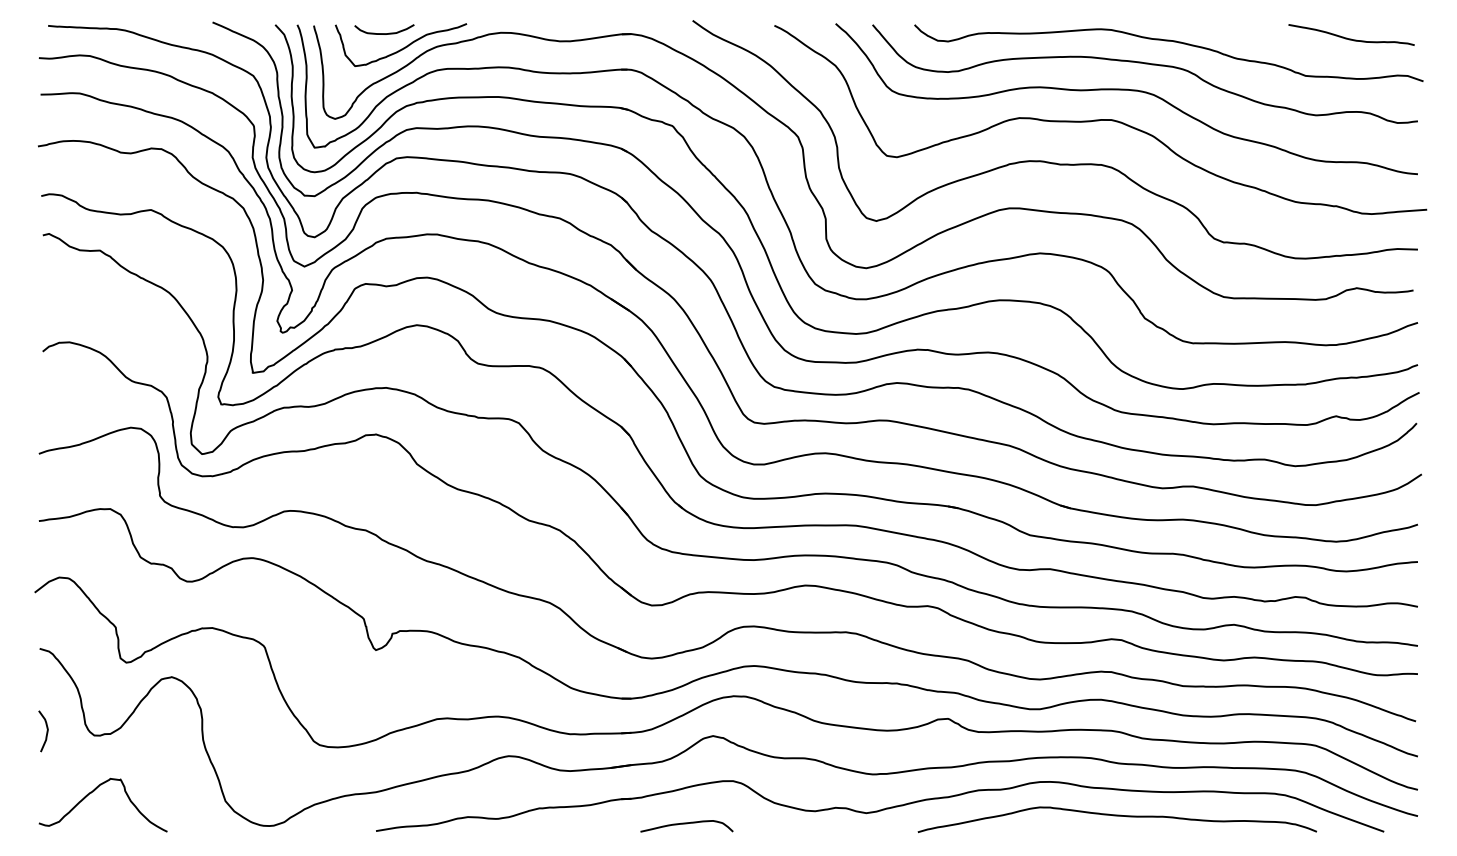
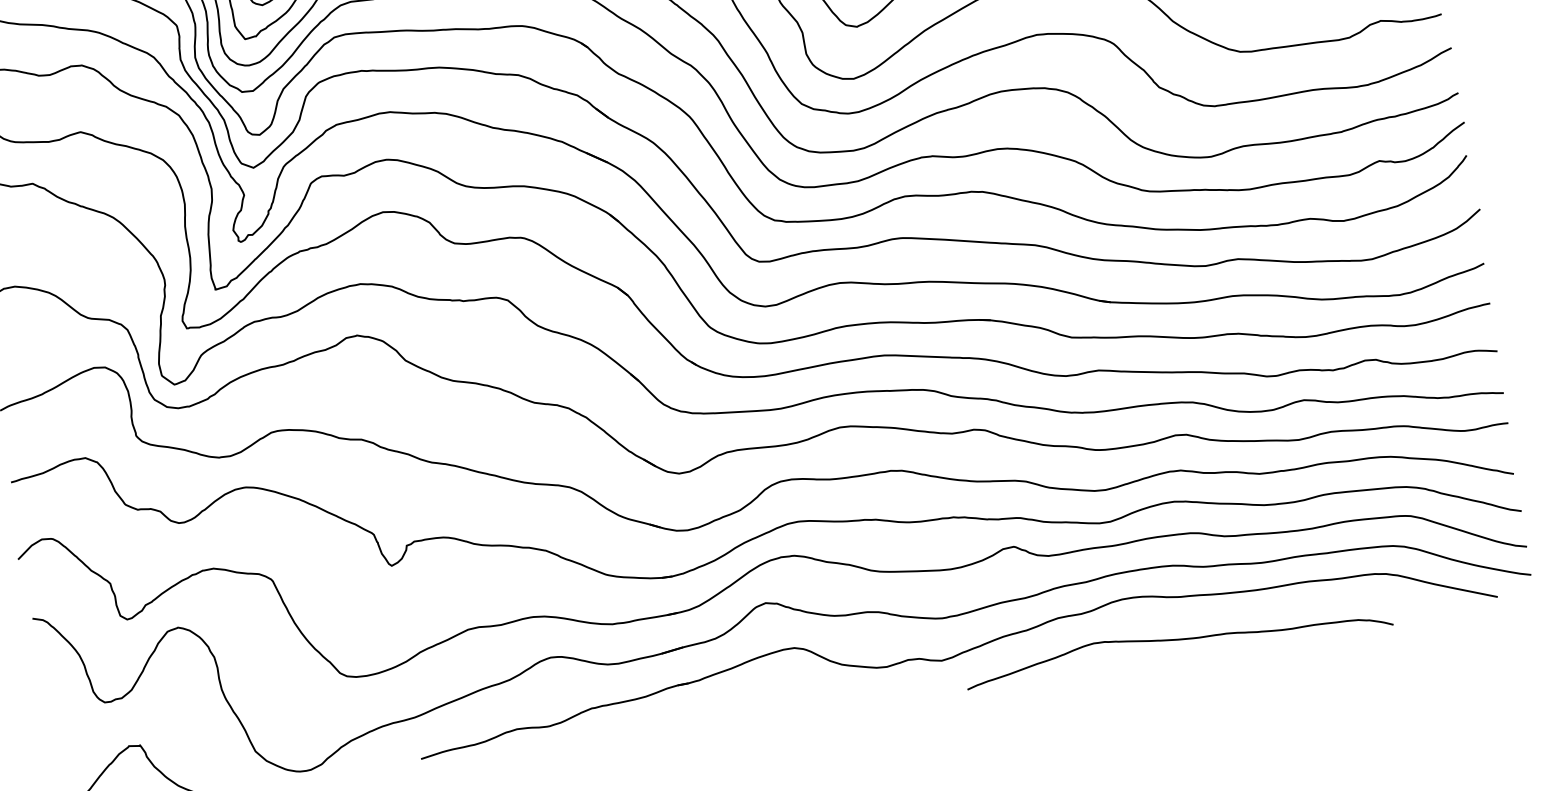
curve: (46, 731) -> (53, 705), removed
curve: (1116, 816) -> (1177, 640), moved
curve: (686, 824) -> (751, 701), removed

